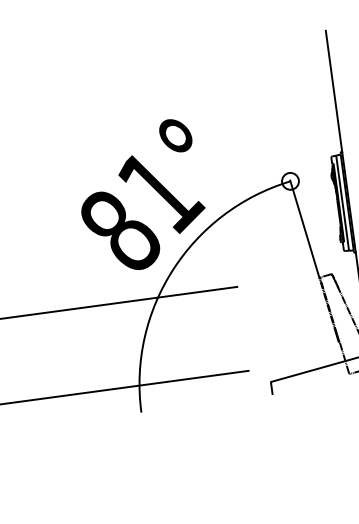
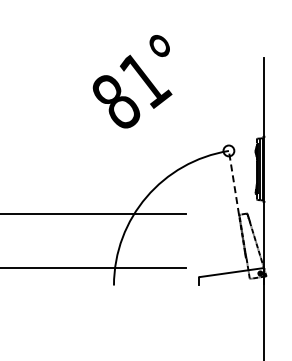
text: (141, 196) -> (132, 81), moved
line: (304, 229) -> (233, 182), solid -> dashed

